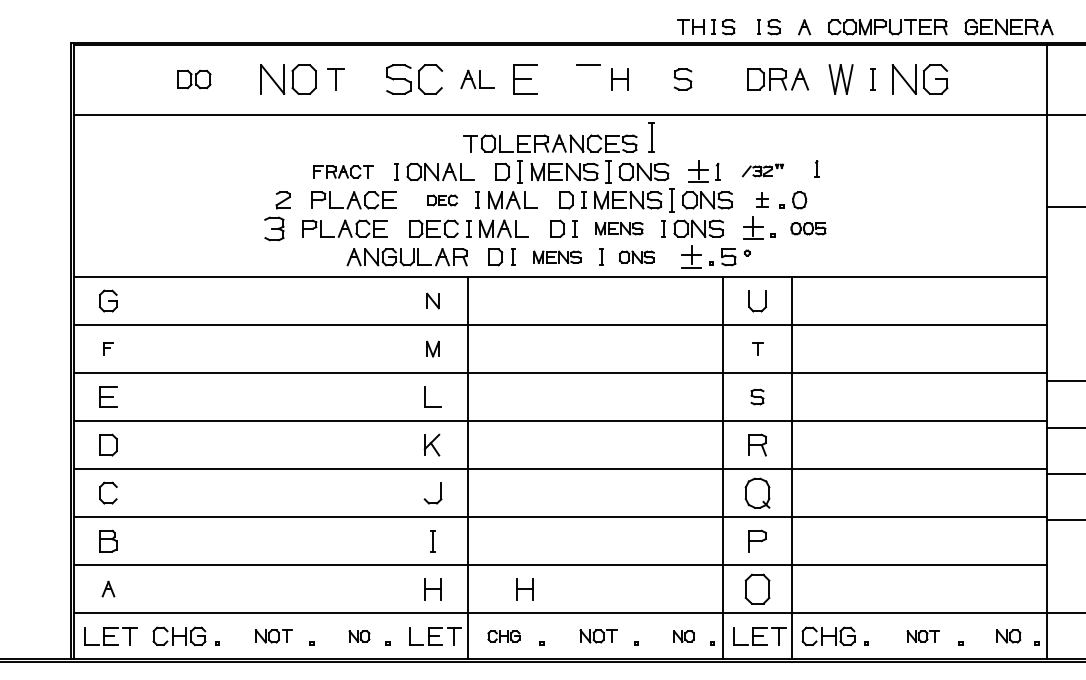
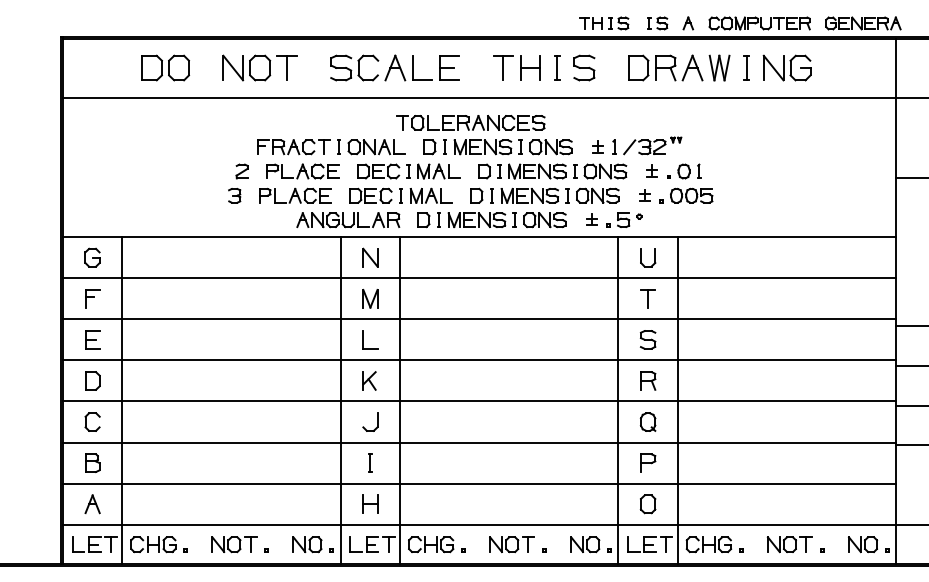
part: (194, 79) -> (166, 68), size x1.67
part: (335, 79) -> (286, 68), size x1.43
part: (477, 79) -> (408, 68), size x1.67
line: (588, 79) -> (503, 68), added
part: (620, 79) -> (530, 68), size x1.43
part: (682, 79) -> (583, 68), size x1.43
part: (777, 79) -> (665, 68), size x1.43
part: (872, 79) -> (746, 68), size x1.43
part: (651, 137) -> (557, 68), moved
part: (816, 168) -> (698, 170), moved
part: (762, 170) -> (652, 145), size x1.67
part: (343, 171) -> (293, 146), size x1.43
part: (520, 171) -> (445, 146), size x0.71
part: (608, 171) -> (520, 146), size x0.71
part: (698, 171) -> (597, 146), size x0.62
part: (672, 199) -> (575, 170), size x0.71
part: (442, 200) -> (378, 171), size x1.67
part: (753, 227) -> (644, 194), size x0.62
part: (274, 228) -> (234, 195), size x0.71
part: (619, 228) -> (529, 195), size x1.43
part: (808, 228) -> (691, 195), size x1.43
part: (691, 256) -> (591, 219), size x0.62
part: (557, 257) -> (476, 220), size x1.43
part: (636, 257) -> (544, 220), size x1.43
part: (432, 300) -> (369, 257), size x1.43
part: (108, 348) -> (92, 298), size x1.67
part: (432, 348) -> (369, 298), size x1.43
part: (757, 348) -> (648, 298), size x1.67
part: (757, 396) -> (648, 339), size x1.43
line: (143, 467) -> (122, 400), added
line: (398, 467) -> (340, 400), added
part: (757, 492) -> (648, 421), size x0.71
part: (108, 588) -> (92, 503), size x1.43
part: (757, 588) -> (648, 503), size x0.71
part: (524, 589) -> (448, 504), removed
part: (273, 636) -> (233, 544), size x1.43
part: (359, 636) -> (307, 544), size x1.67
part: (503, 636) -> (430, 544), size x1.67
part: (598, 636) -> (511, 544), size x1.43
part: (683, 636) -> (584, 544), size x1.67
part: (922, 636) -> (789, 544), size x1.67
part: (1008, 636) -> (862, 544), size x1.43

